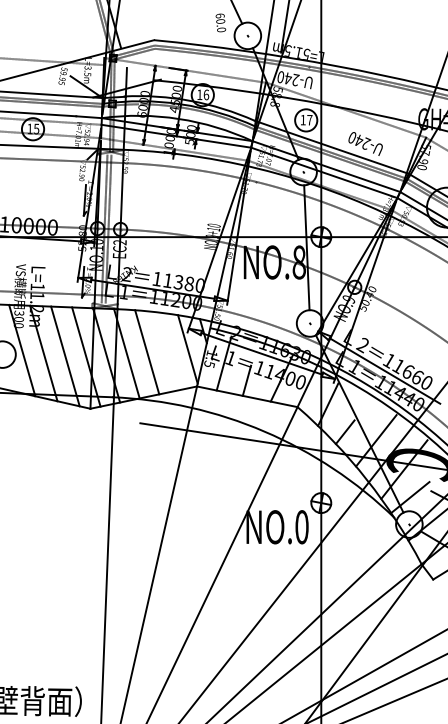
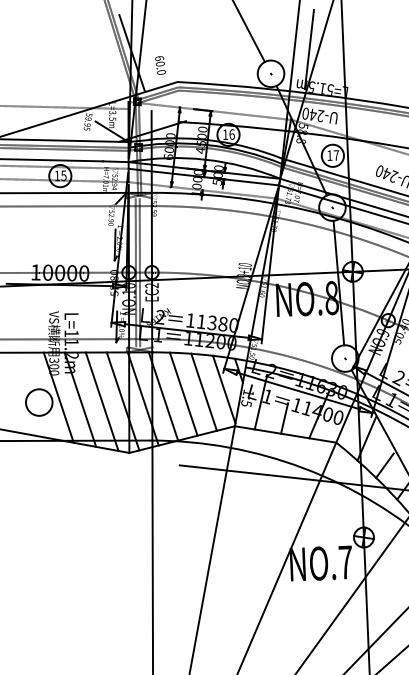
text: (220, 22) -> (160, 65), moved
line: (167, 351) -> (203, 392), added
text: (301, 527) -> (345, 562), NO.0 -> NO.7

